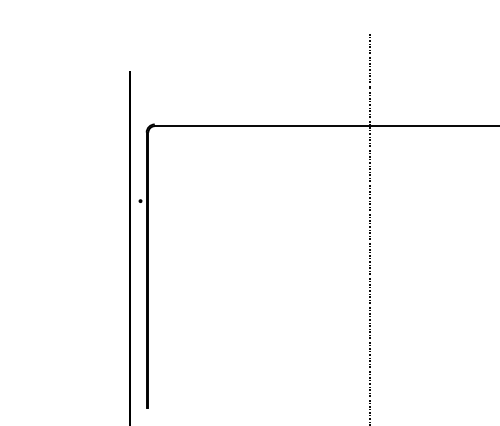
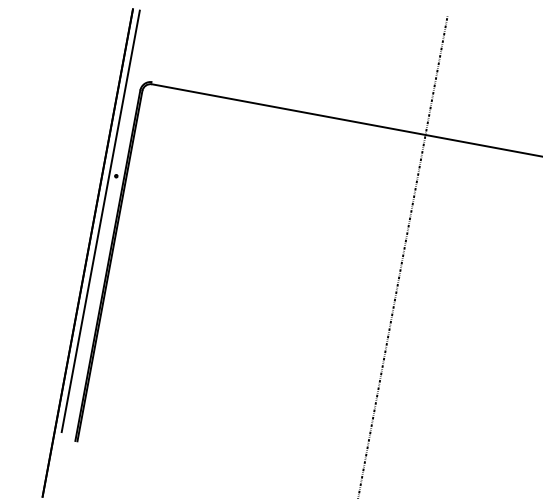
line: (135, 237) -> (101, 221), added

